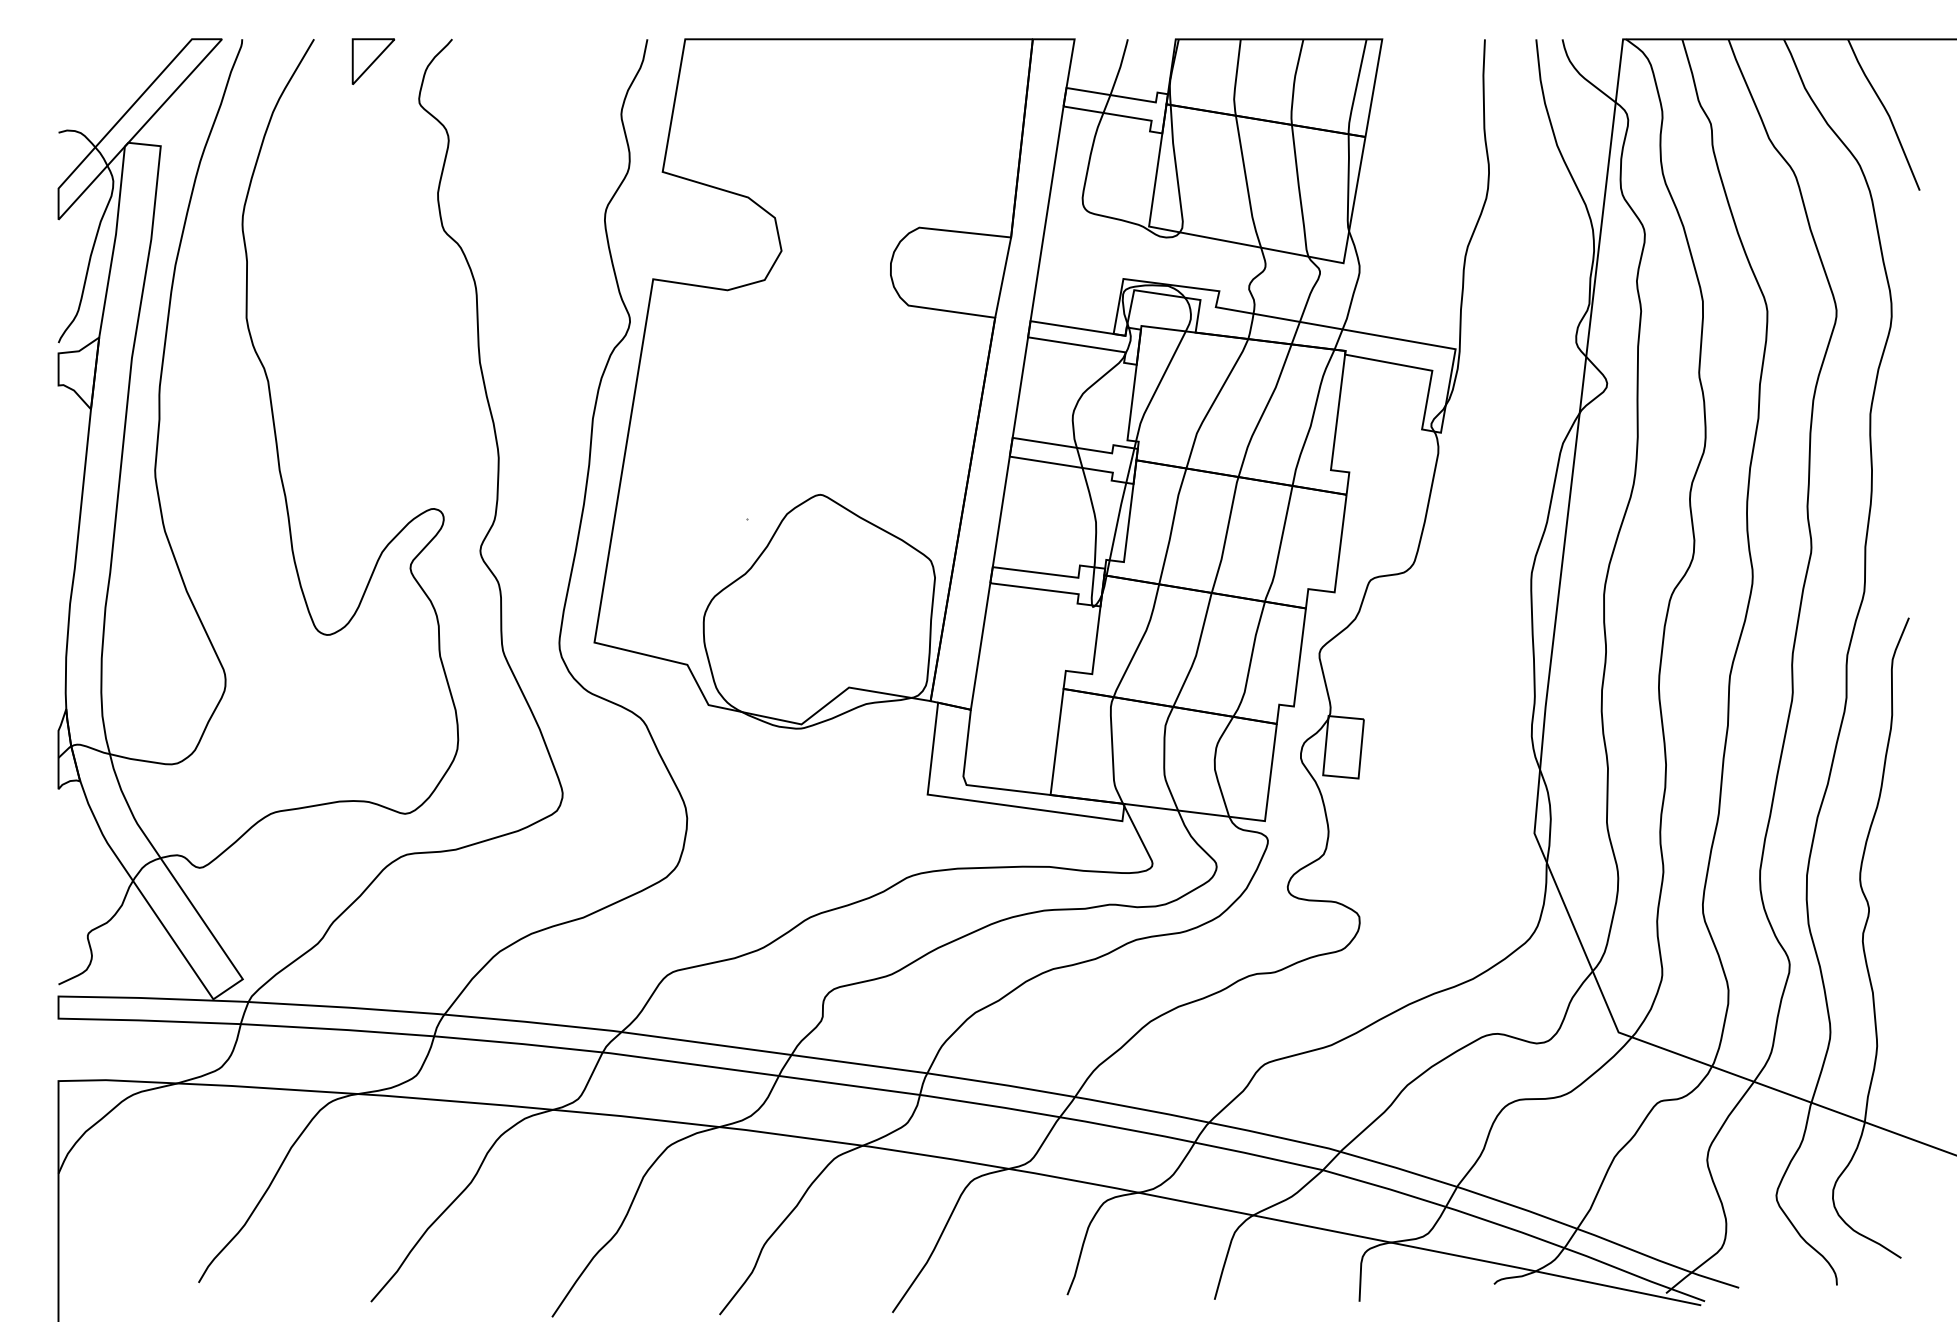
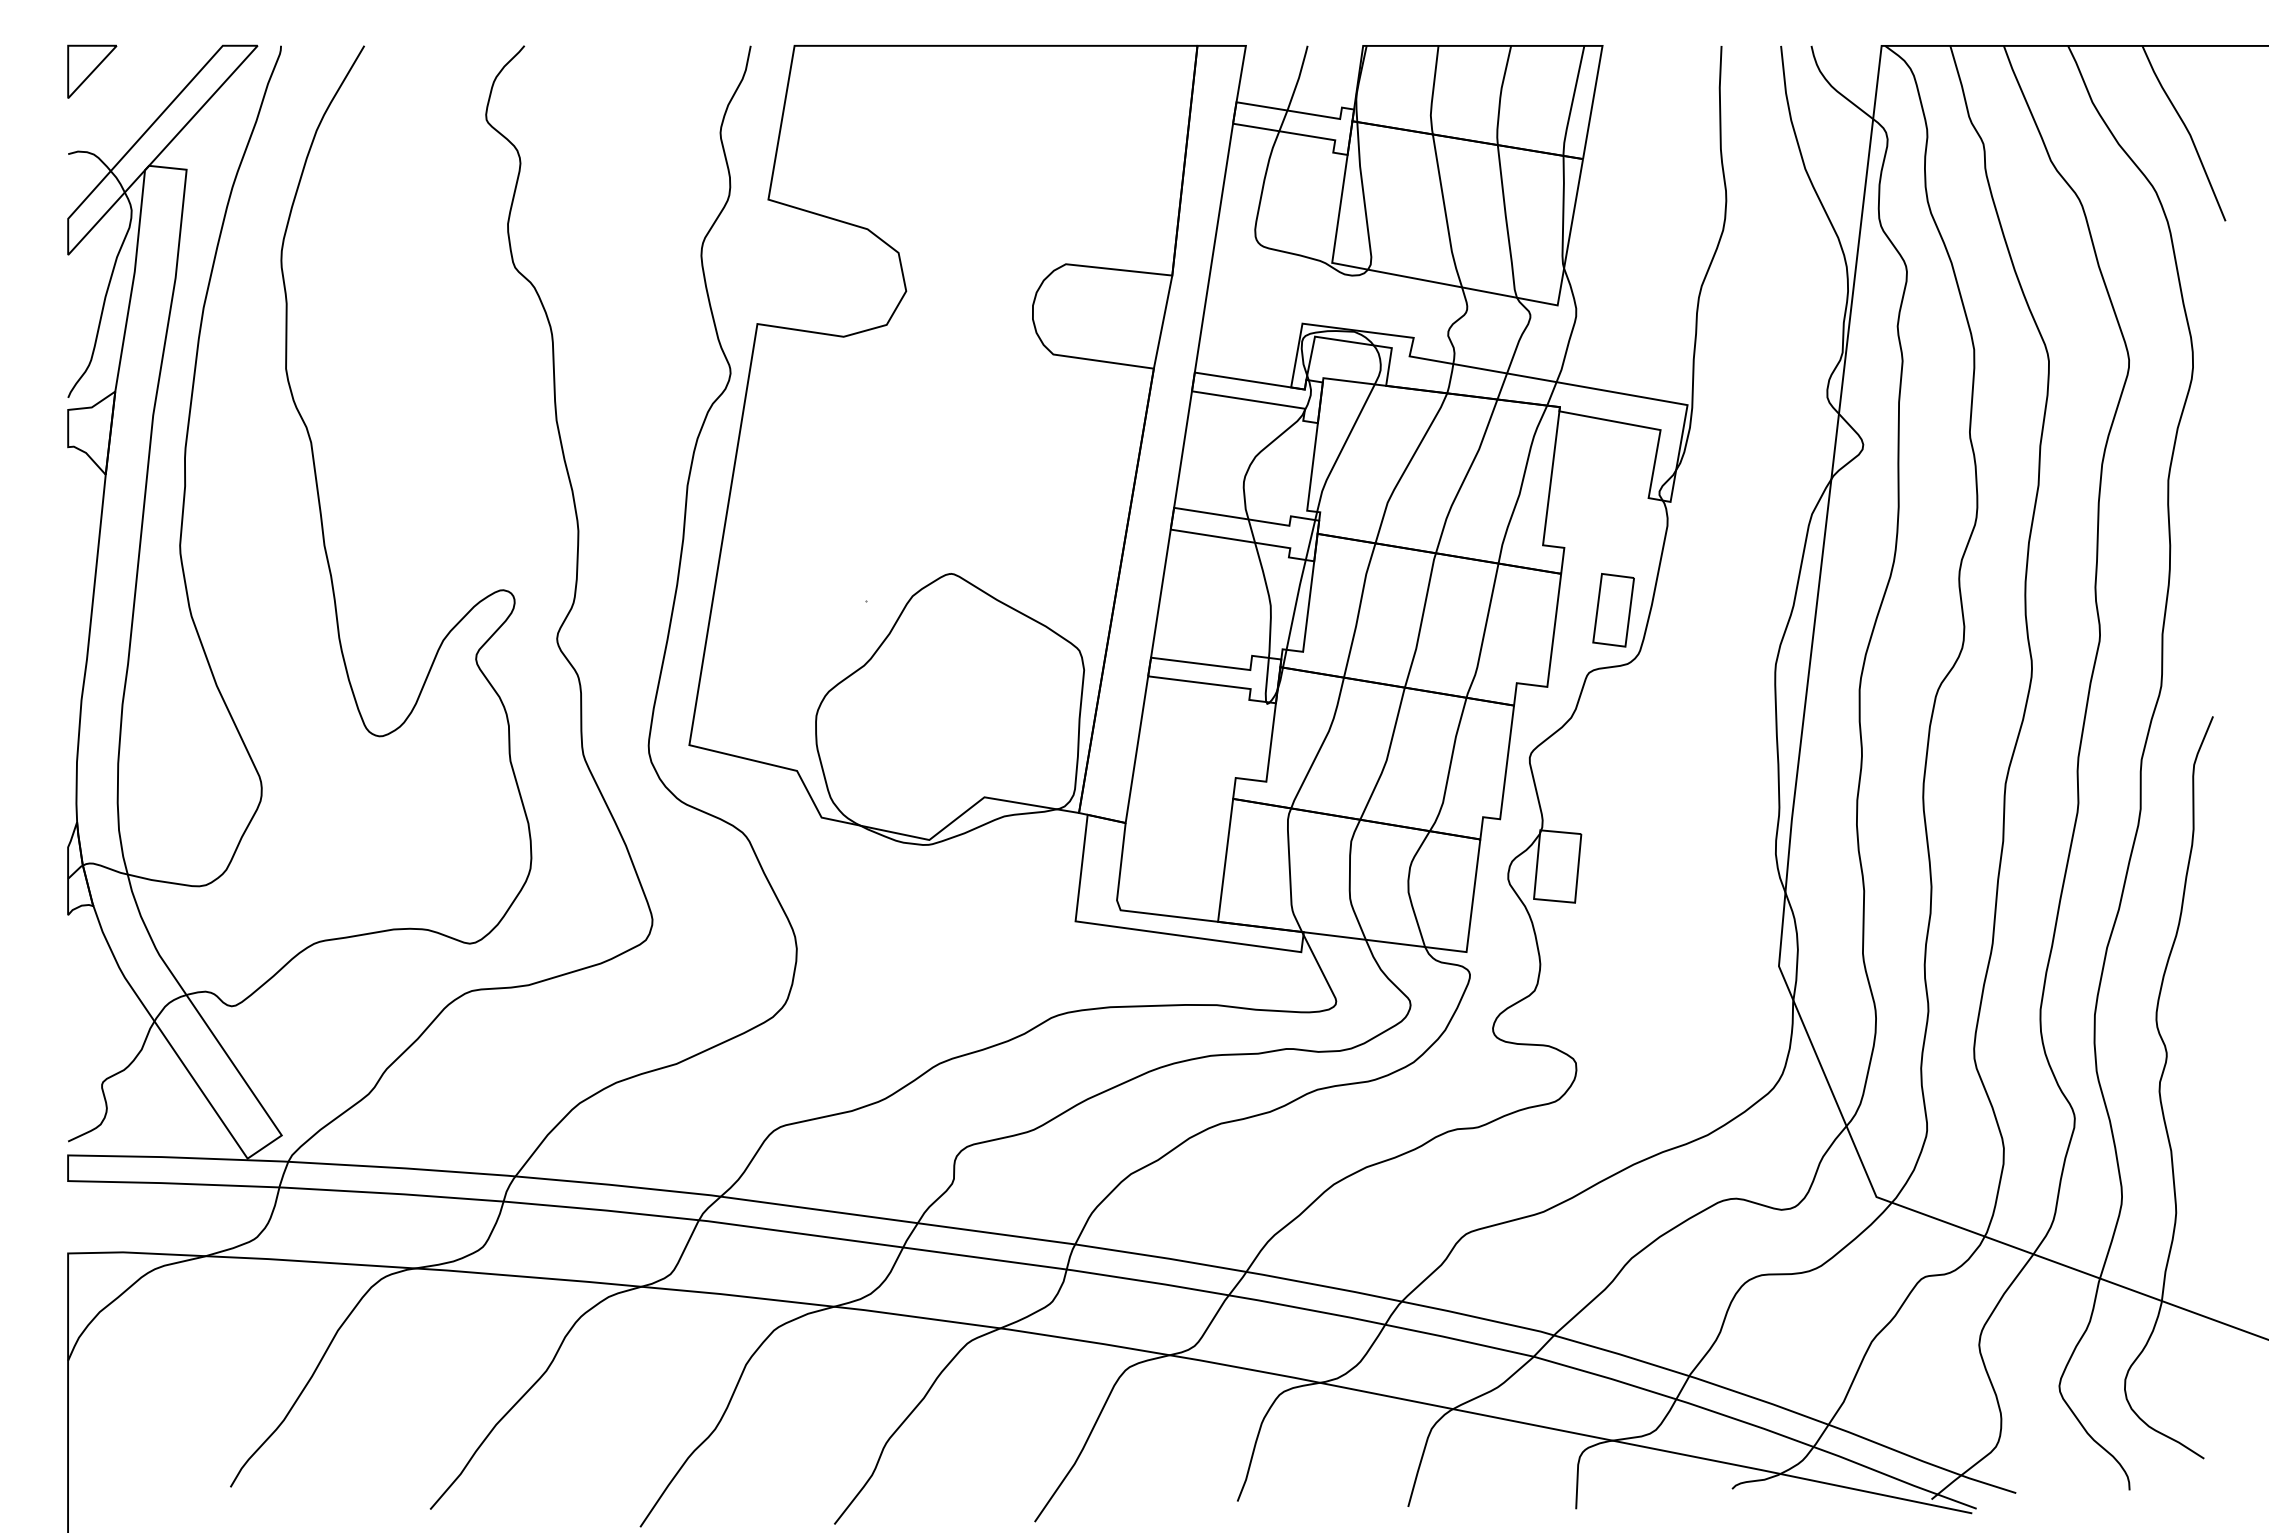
part: (373, 61) -> (92, 71), moved
part: (1391, 526) -> (1613, 610), added

